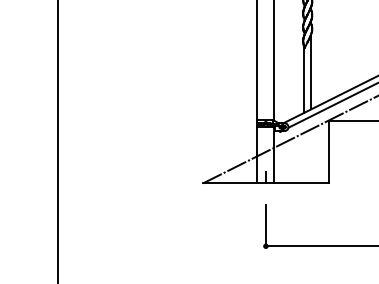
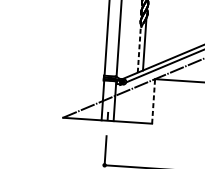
line: (303, 79) -> (139, 48), solid -> dashed
line: (328, 151) -> (153, 101), solid -> dashed

